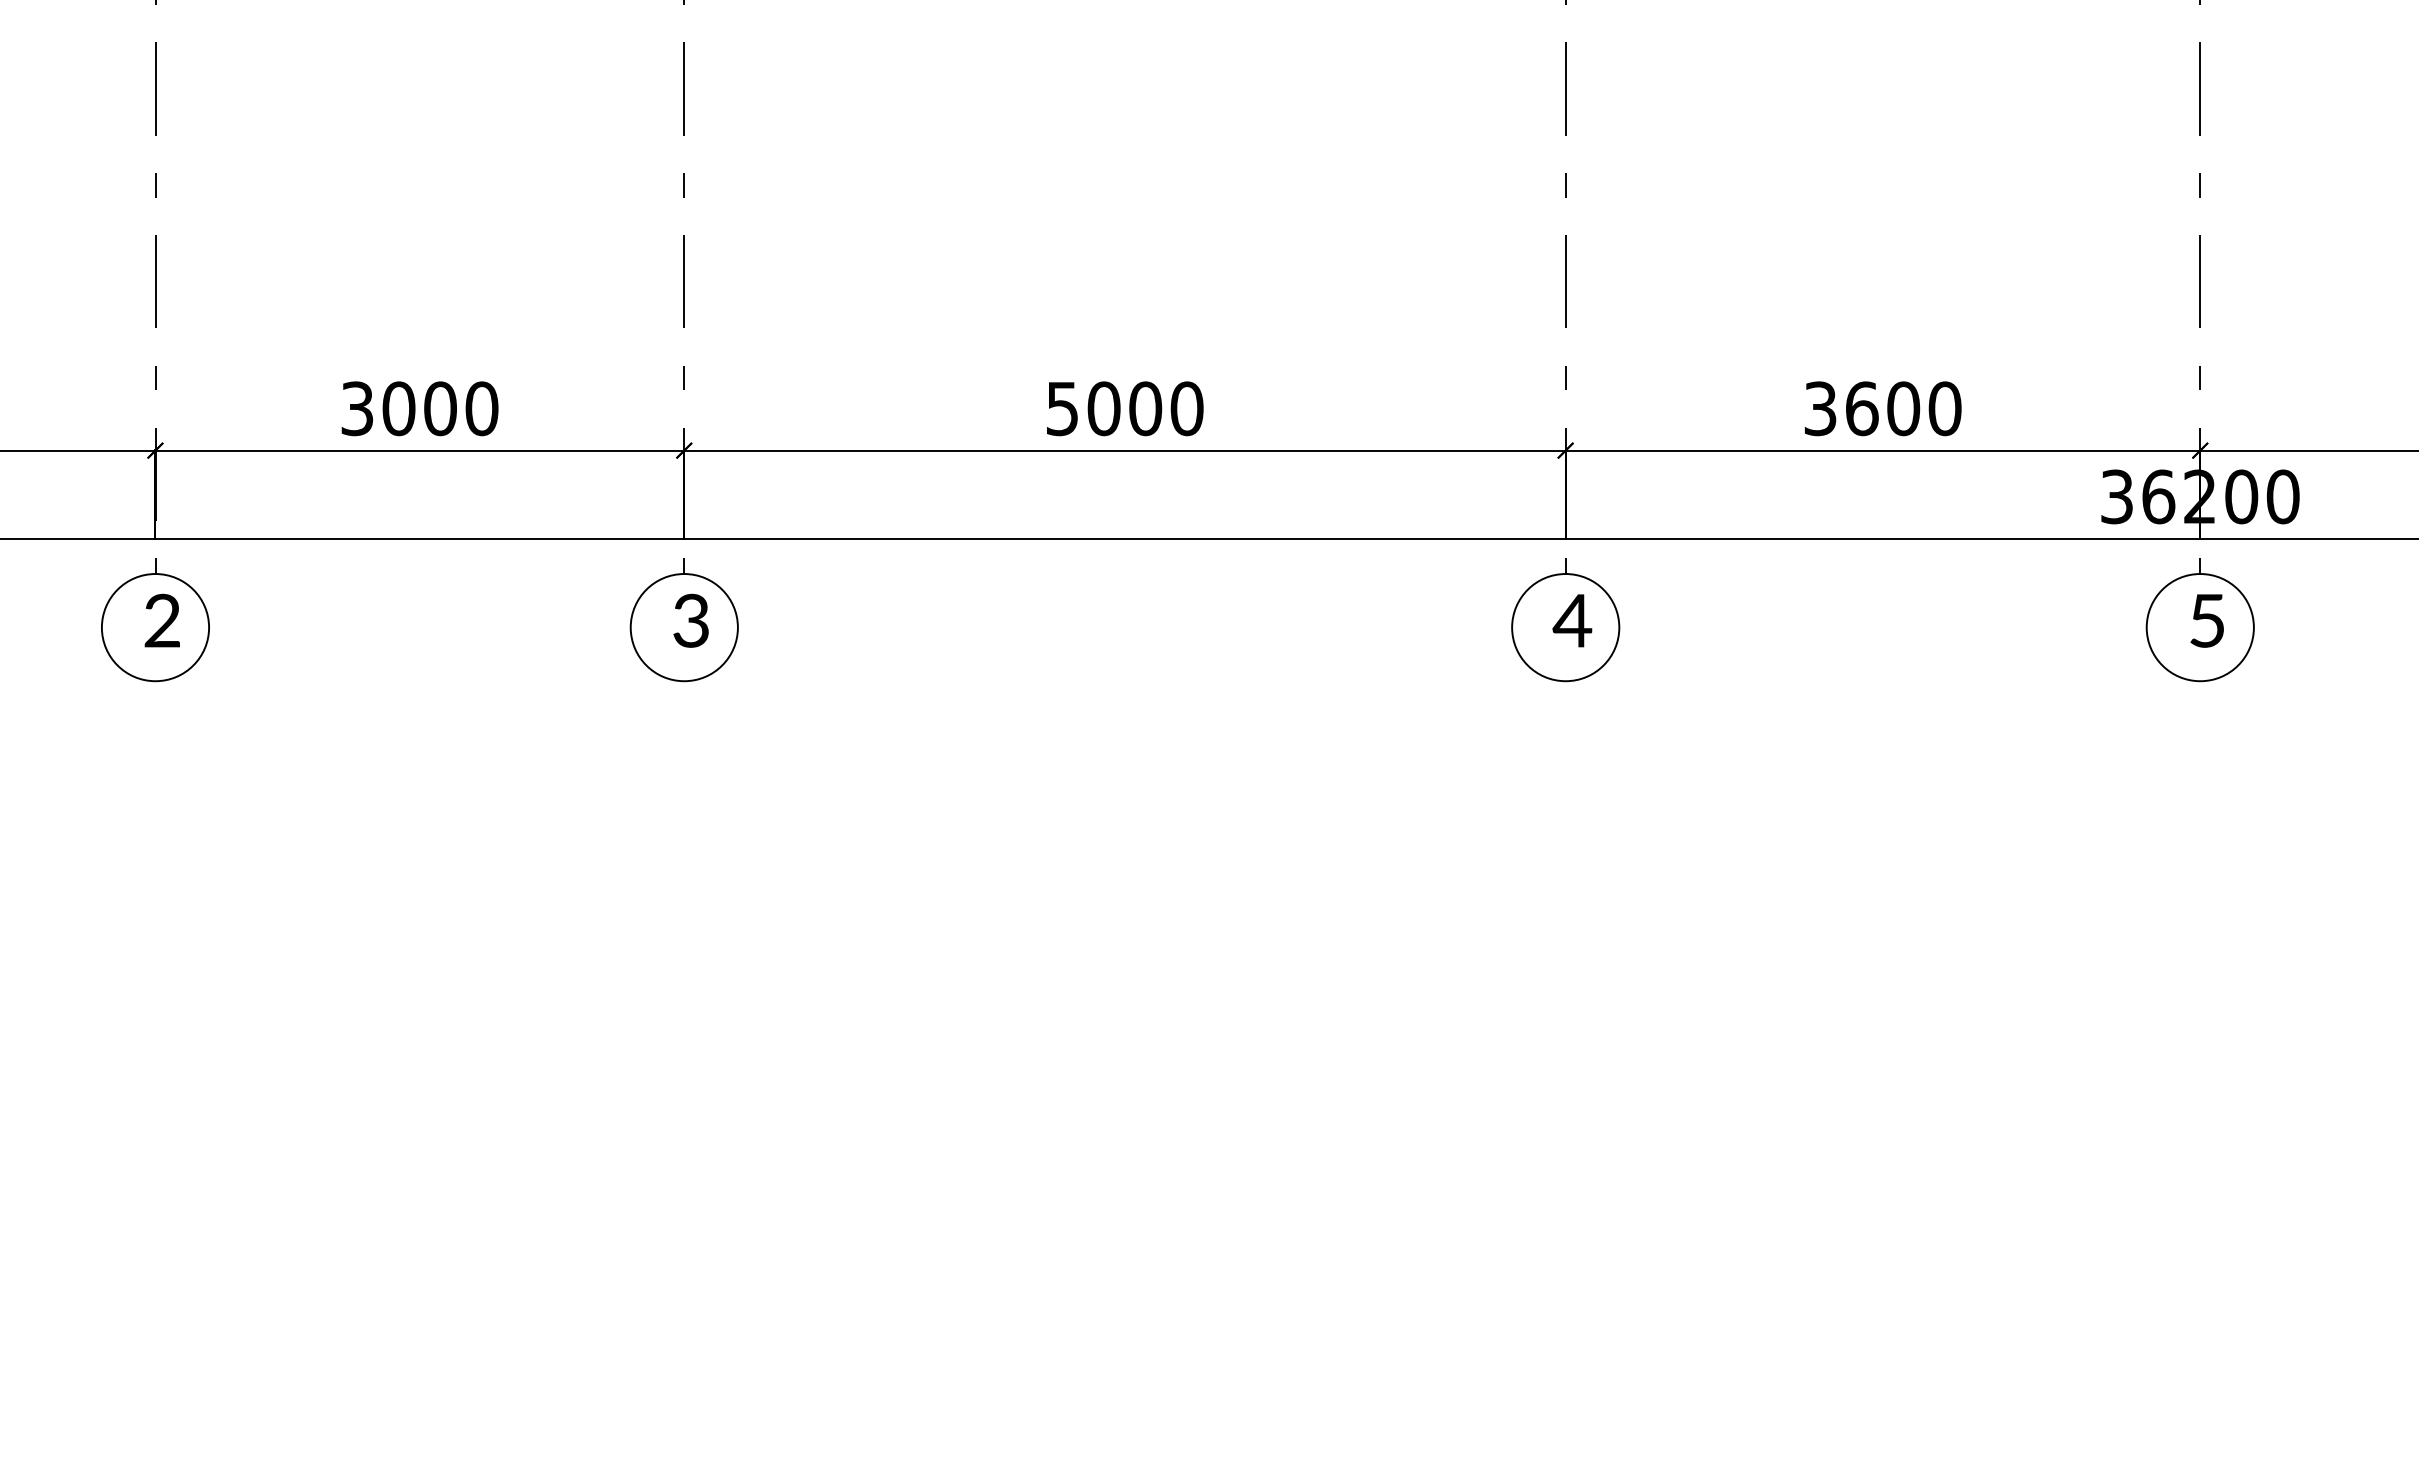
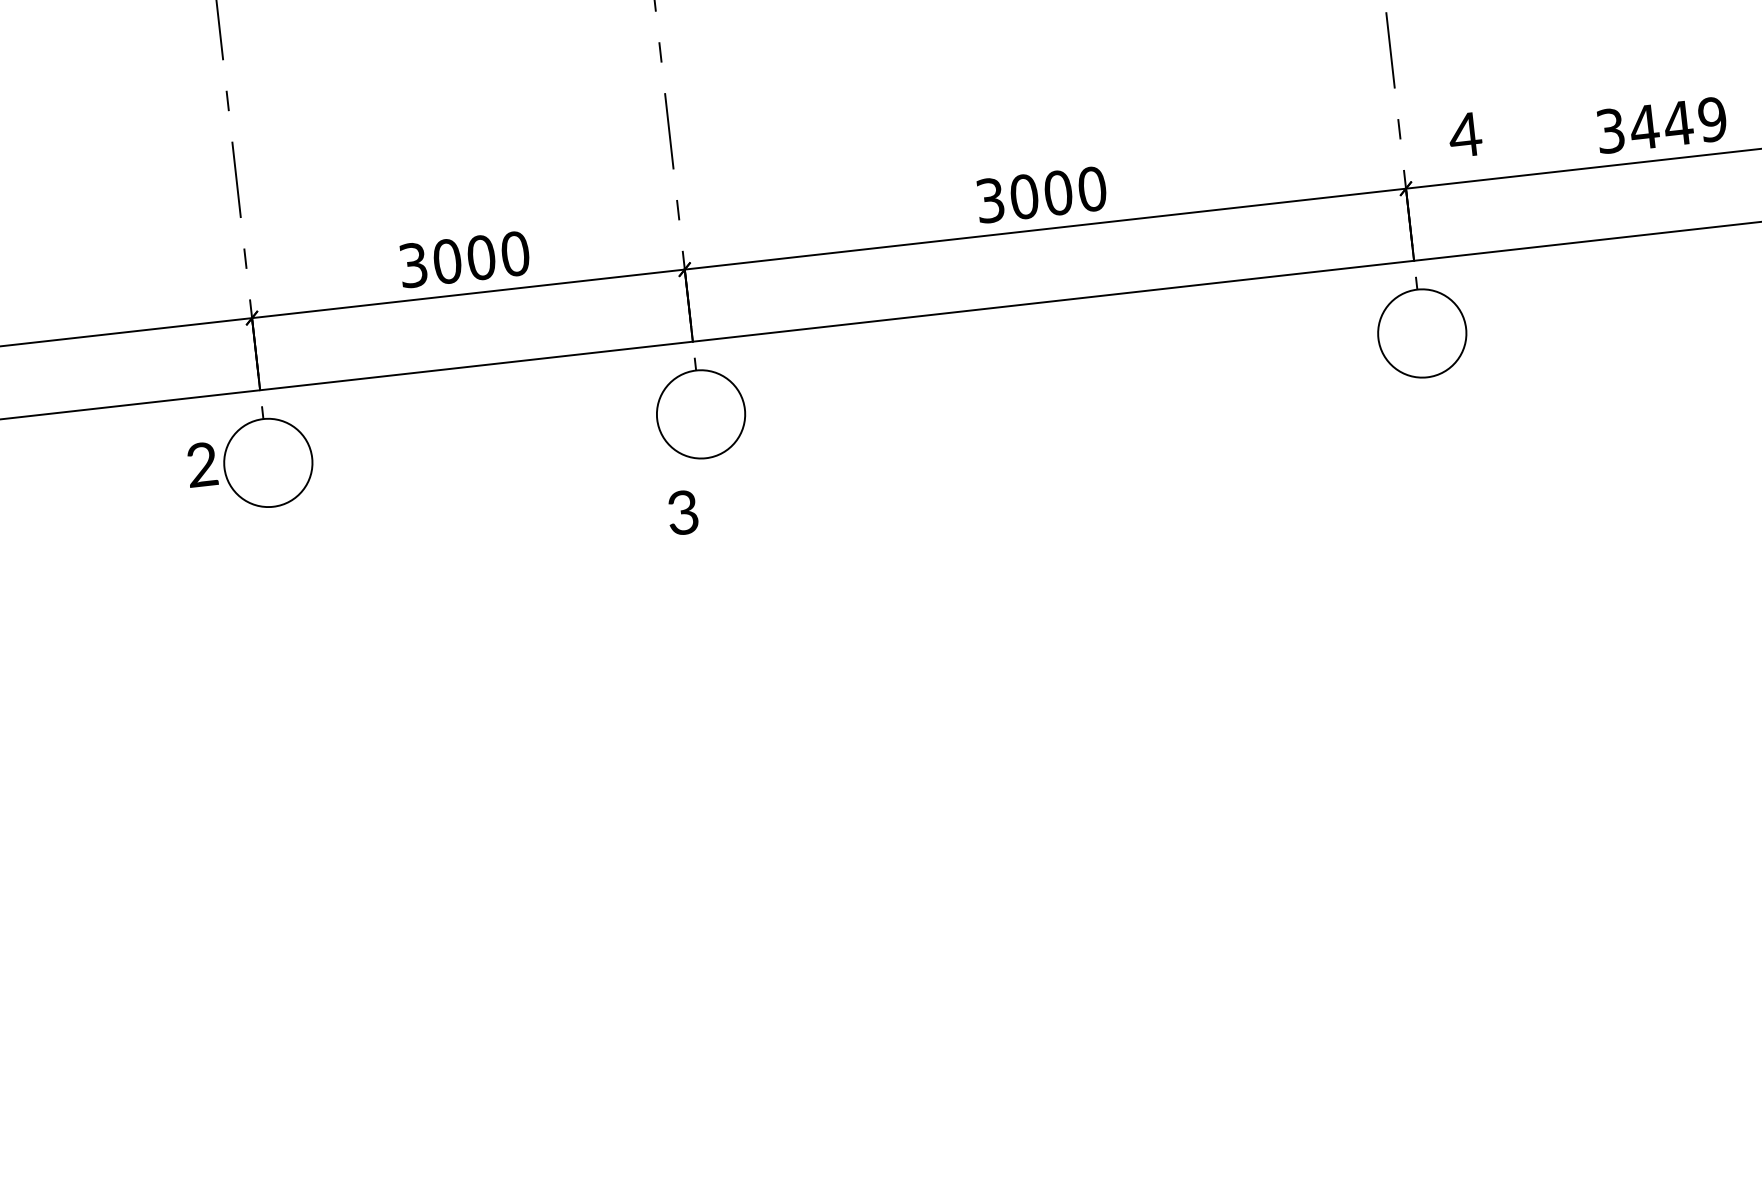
text: (1062, 408) -> (990, 200), 5000 -> 3000
text: (1902, 408) -> (1677, 123), 3600 -> 3449
text: (161, 620) -> (201, 464), moved
text: (690, 620) -> (682, 512), moved
text: (1572, 620) -> (1465, 134), moved

